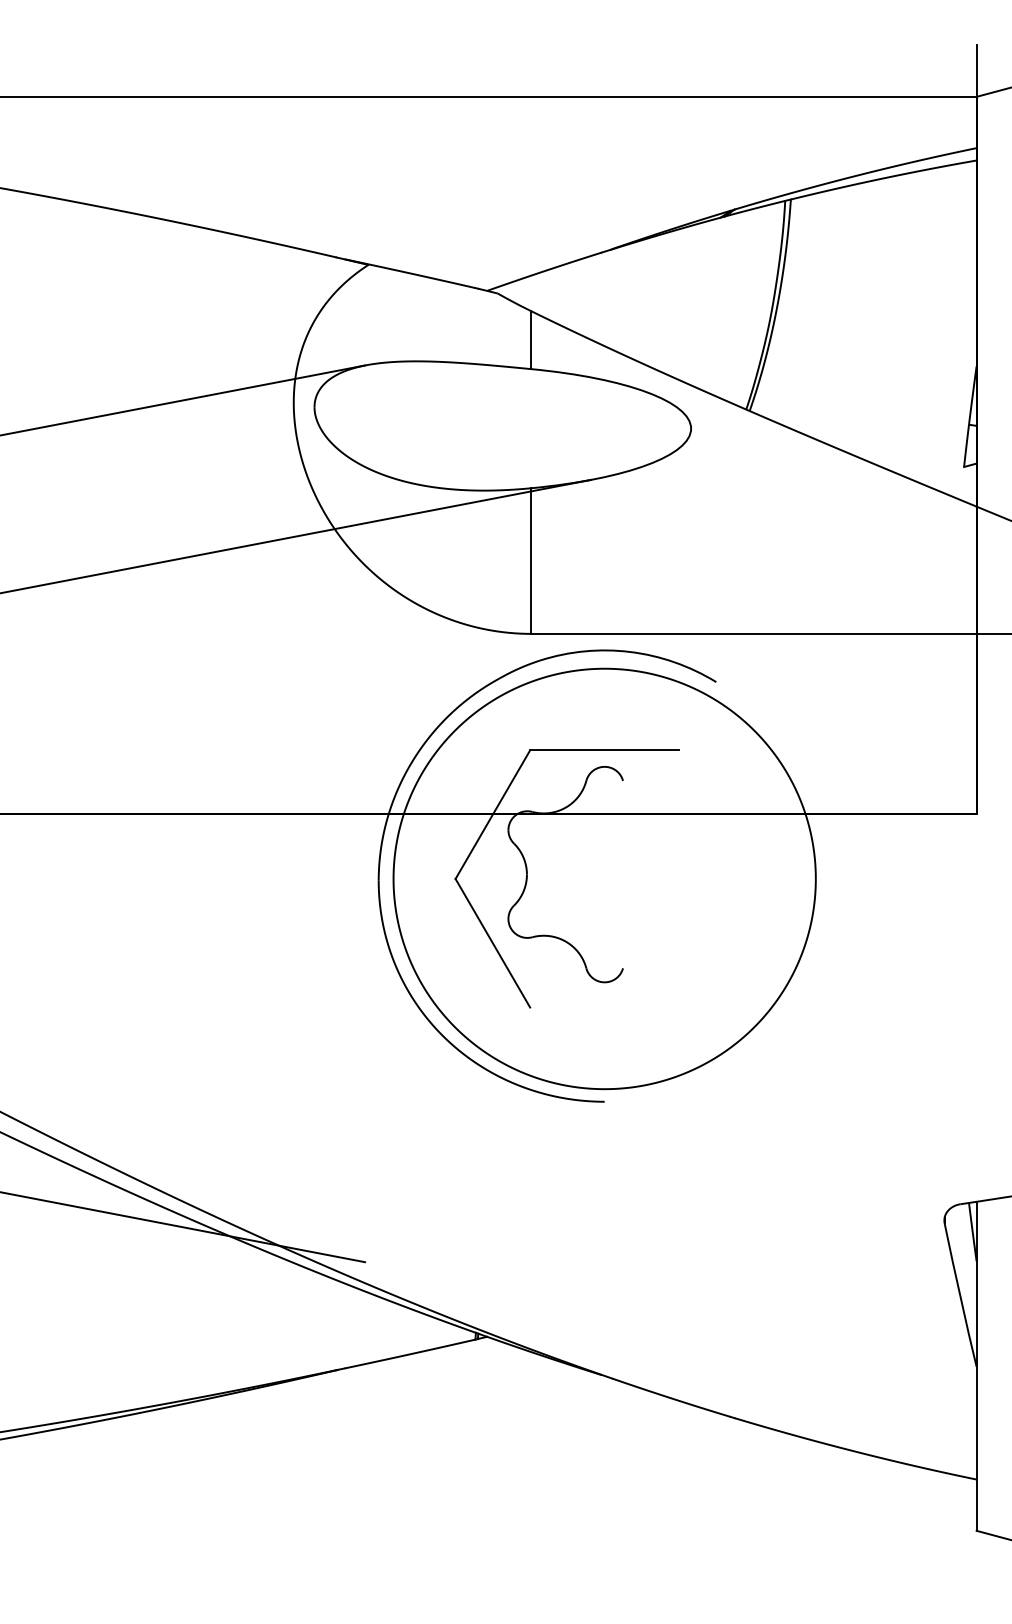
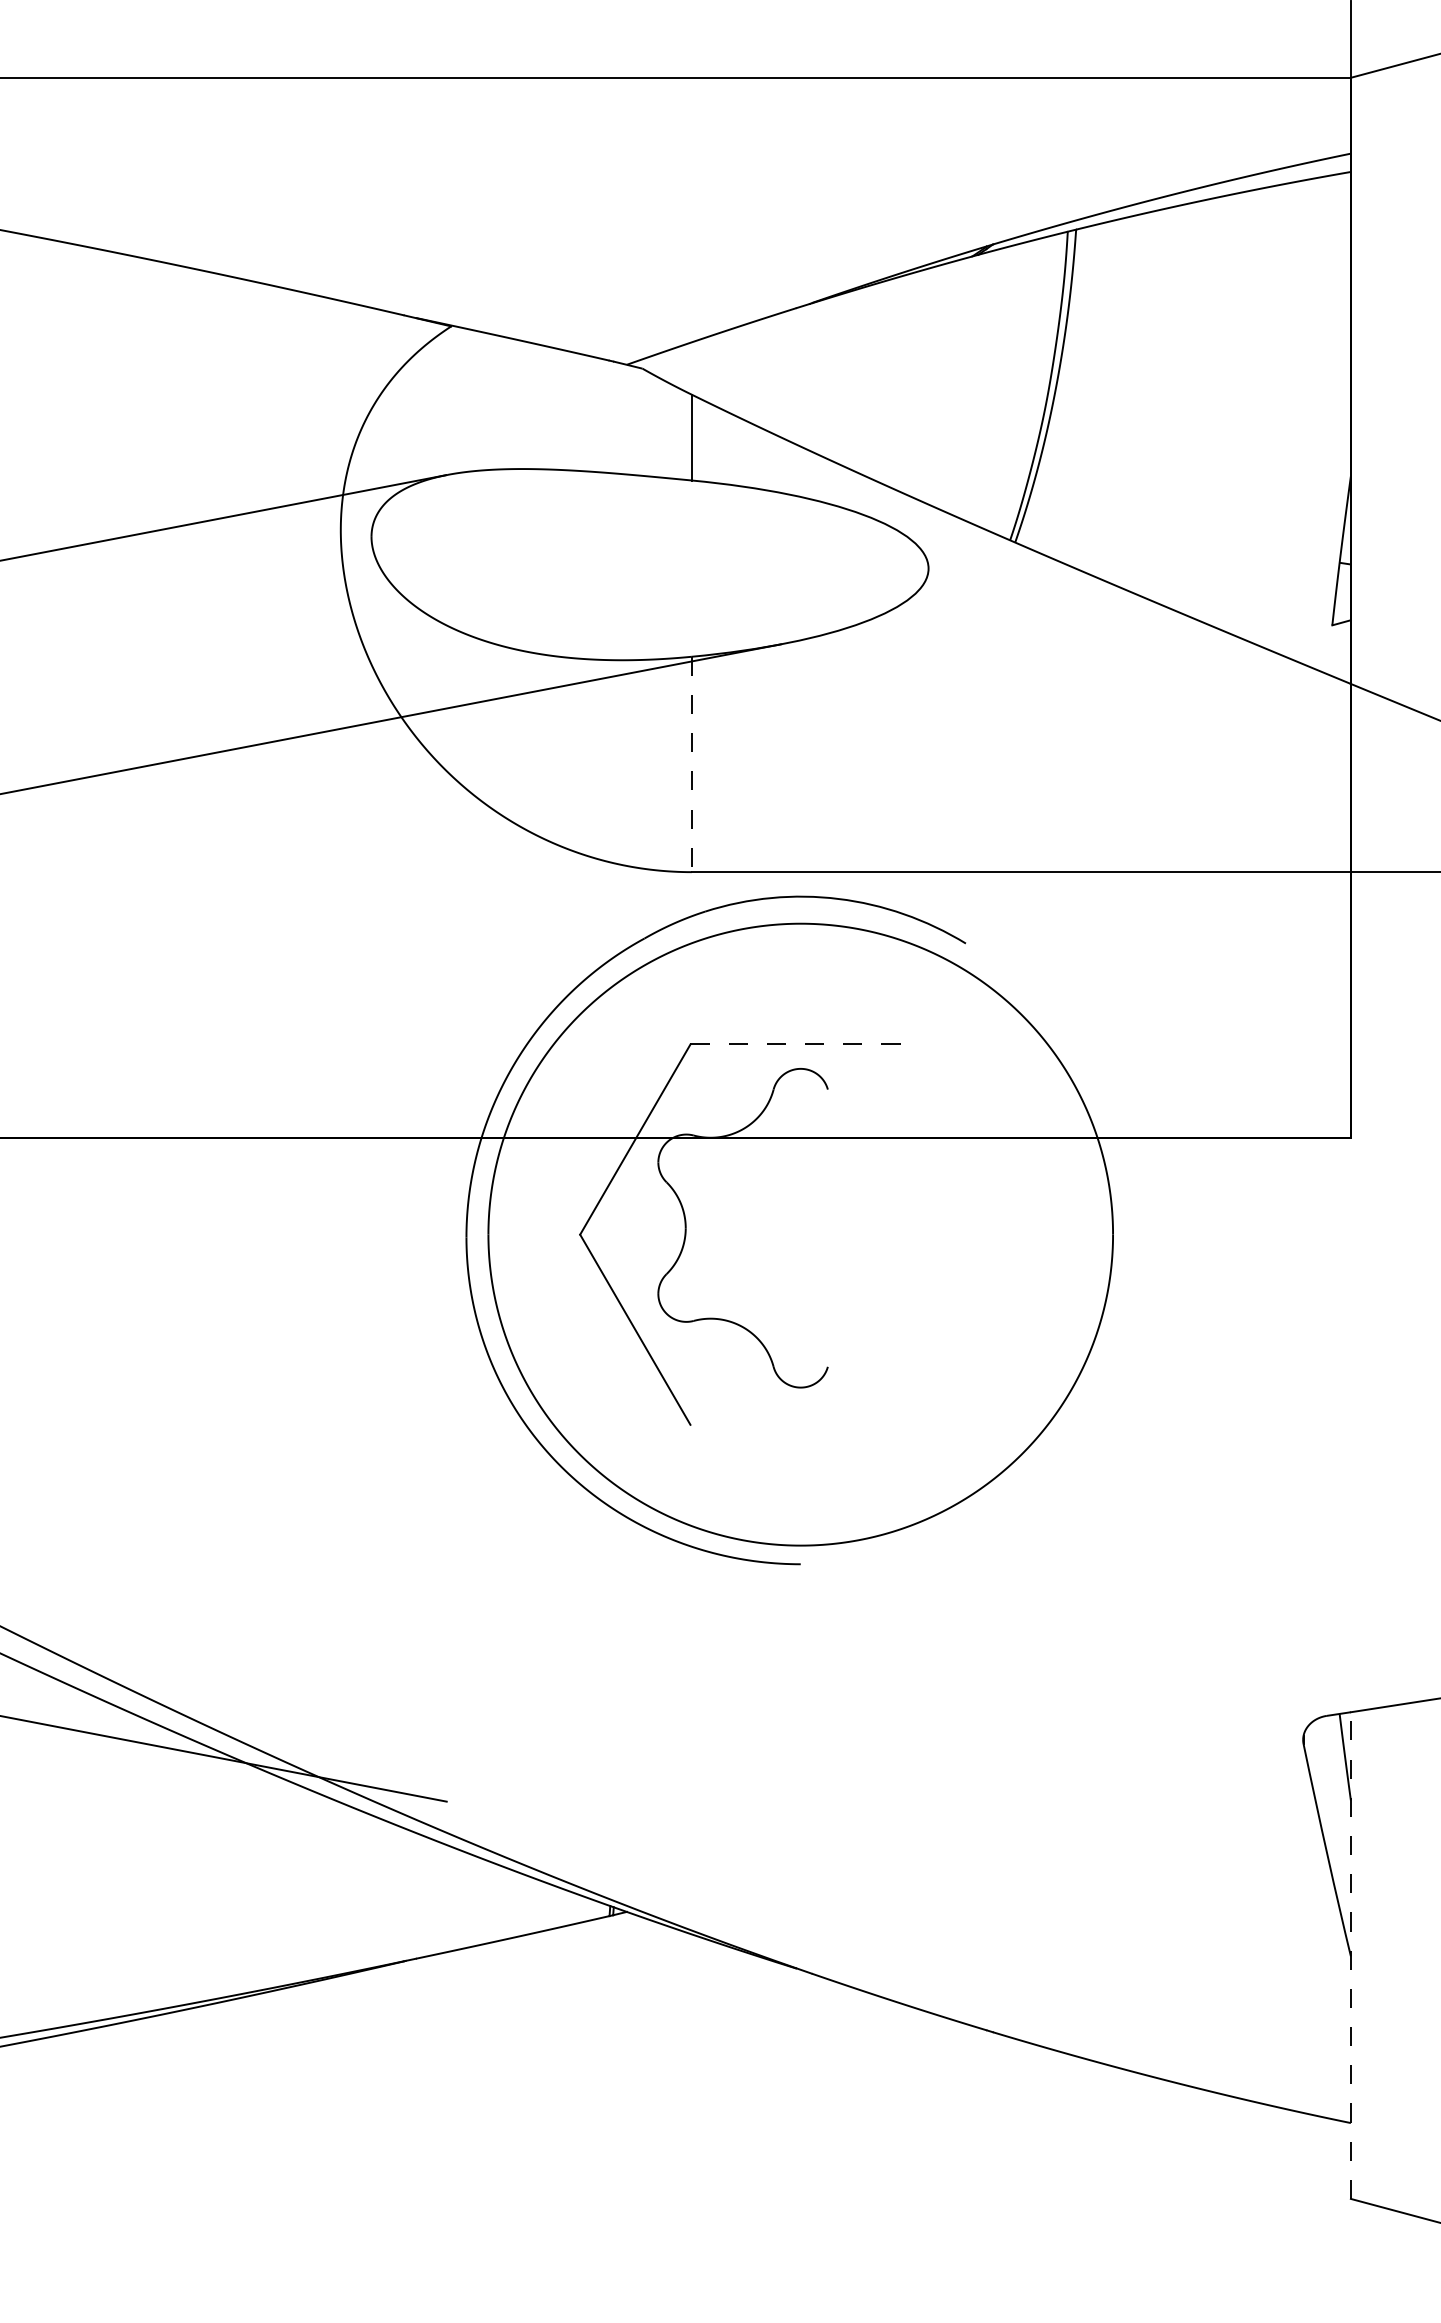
line: (531, 561) -> (692, 765), solid -> dashed
line: (604, 750) -> (800, 1044), solid -> dashed
line: (976, 1366) -> (1350, 1955), solid -> dashed

